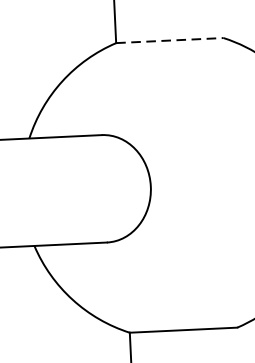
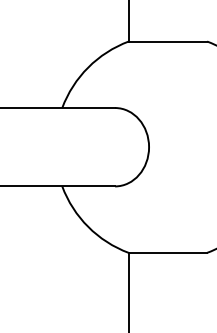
line: (170, 40) -> (168, 41), dashed -> solid

